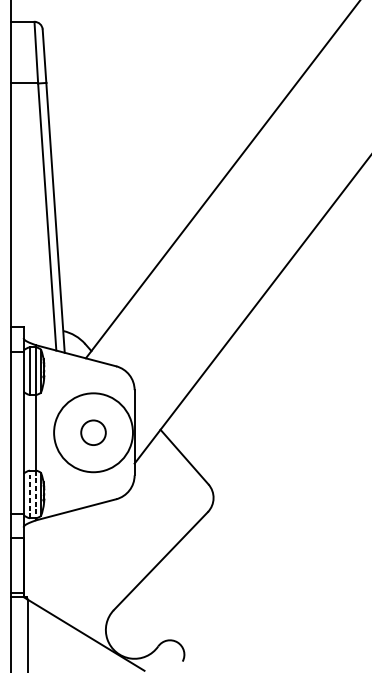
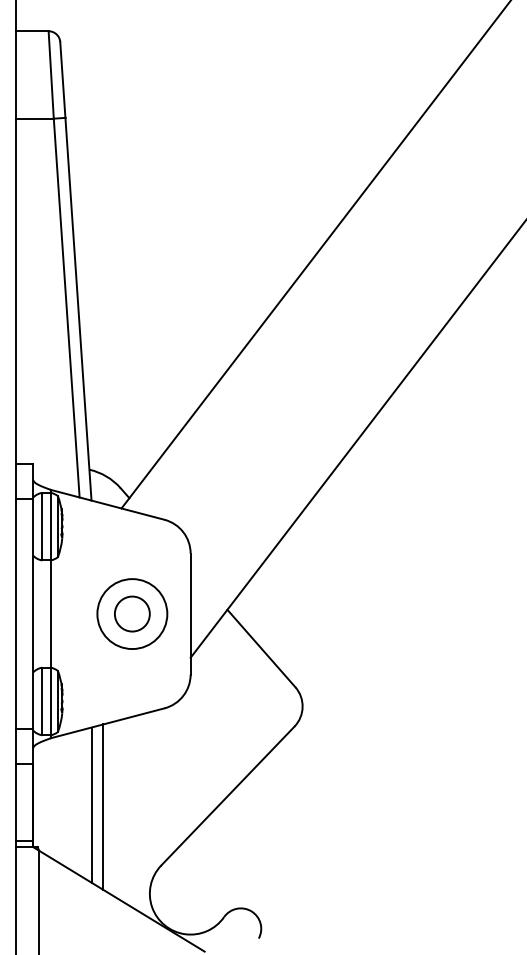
circle: (93, 433) -> (132, 614), size x0.62
line: (30, 494) -> (42, 701), dashed -> solid
line: (35, 494) -> (50, 701), dashed -> solid
line: (64, 567) -> (91, 804), added
line: (73, 568) -> (103, 806), added

